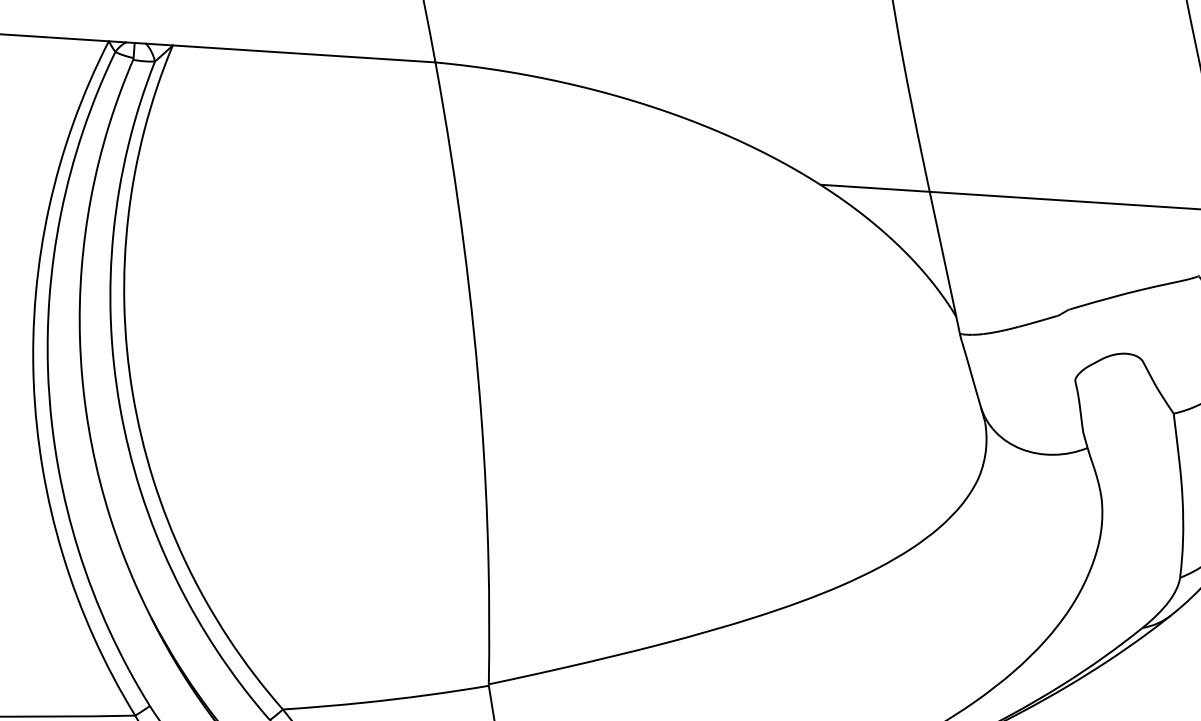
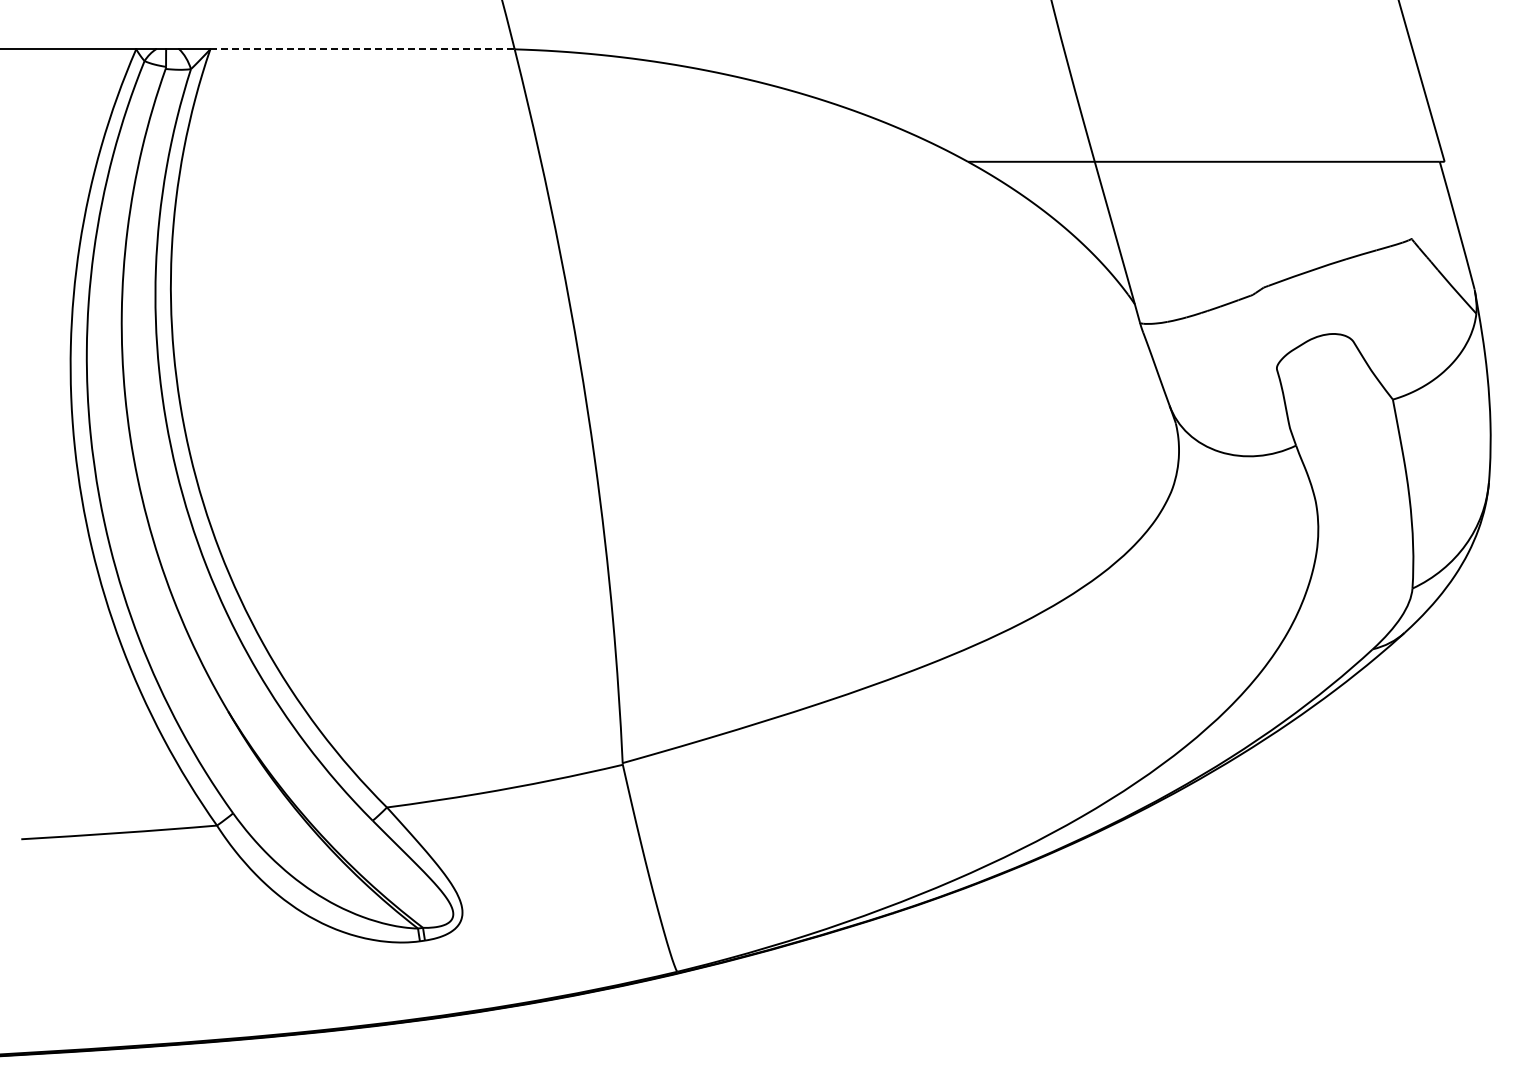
line: (304, 54) -> (363, 49), solid -> dashed

